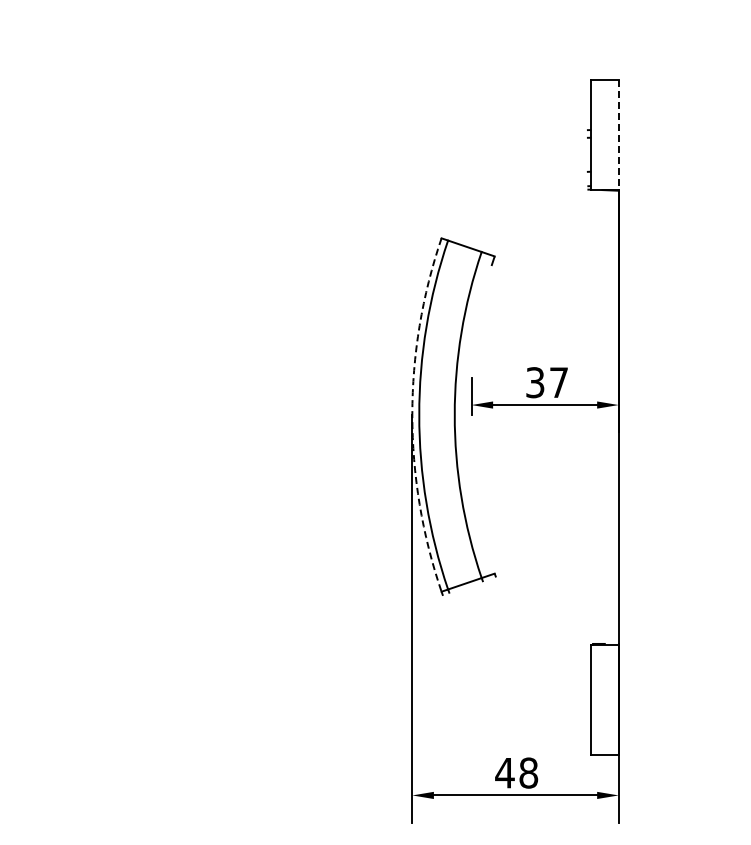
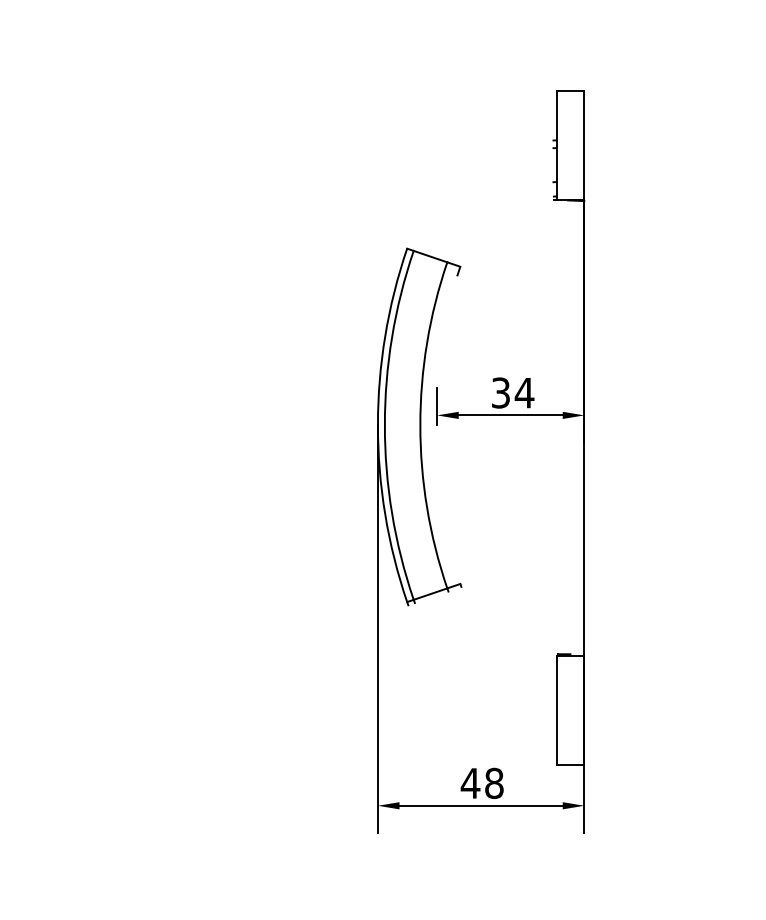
line: (618, 135) -> (584, 145), dashed -> solid
text: (558, 383) -> (524, 393), 37 -> 34
arc: (411, 415) -> (377, 425), dashed -> solid

